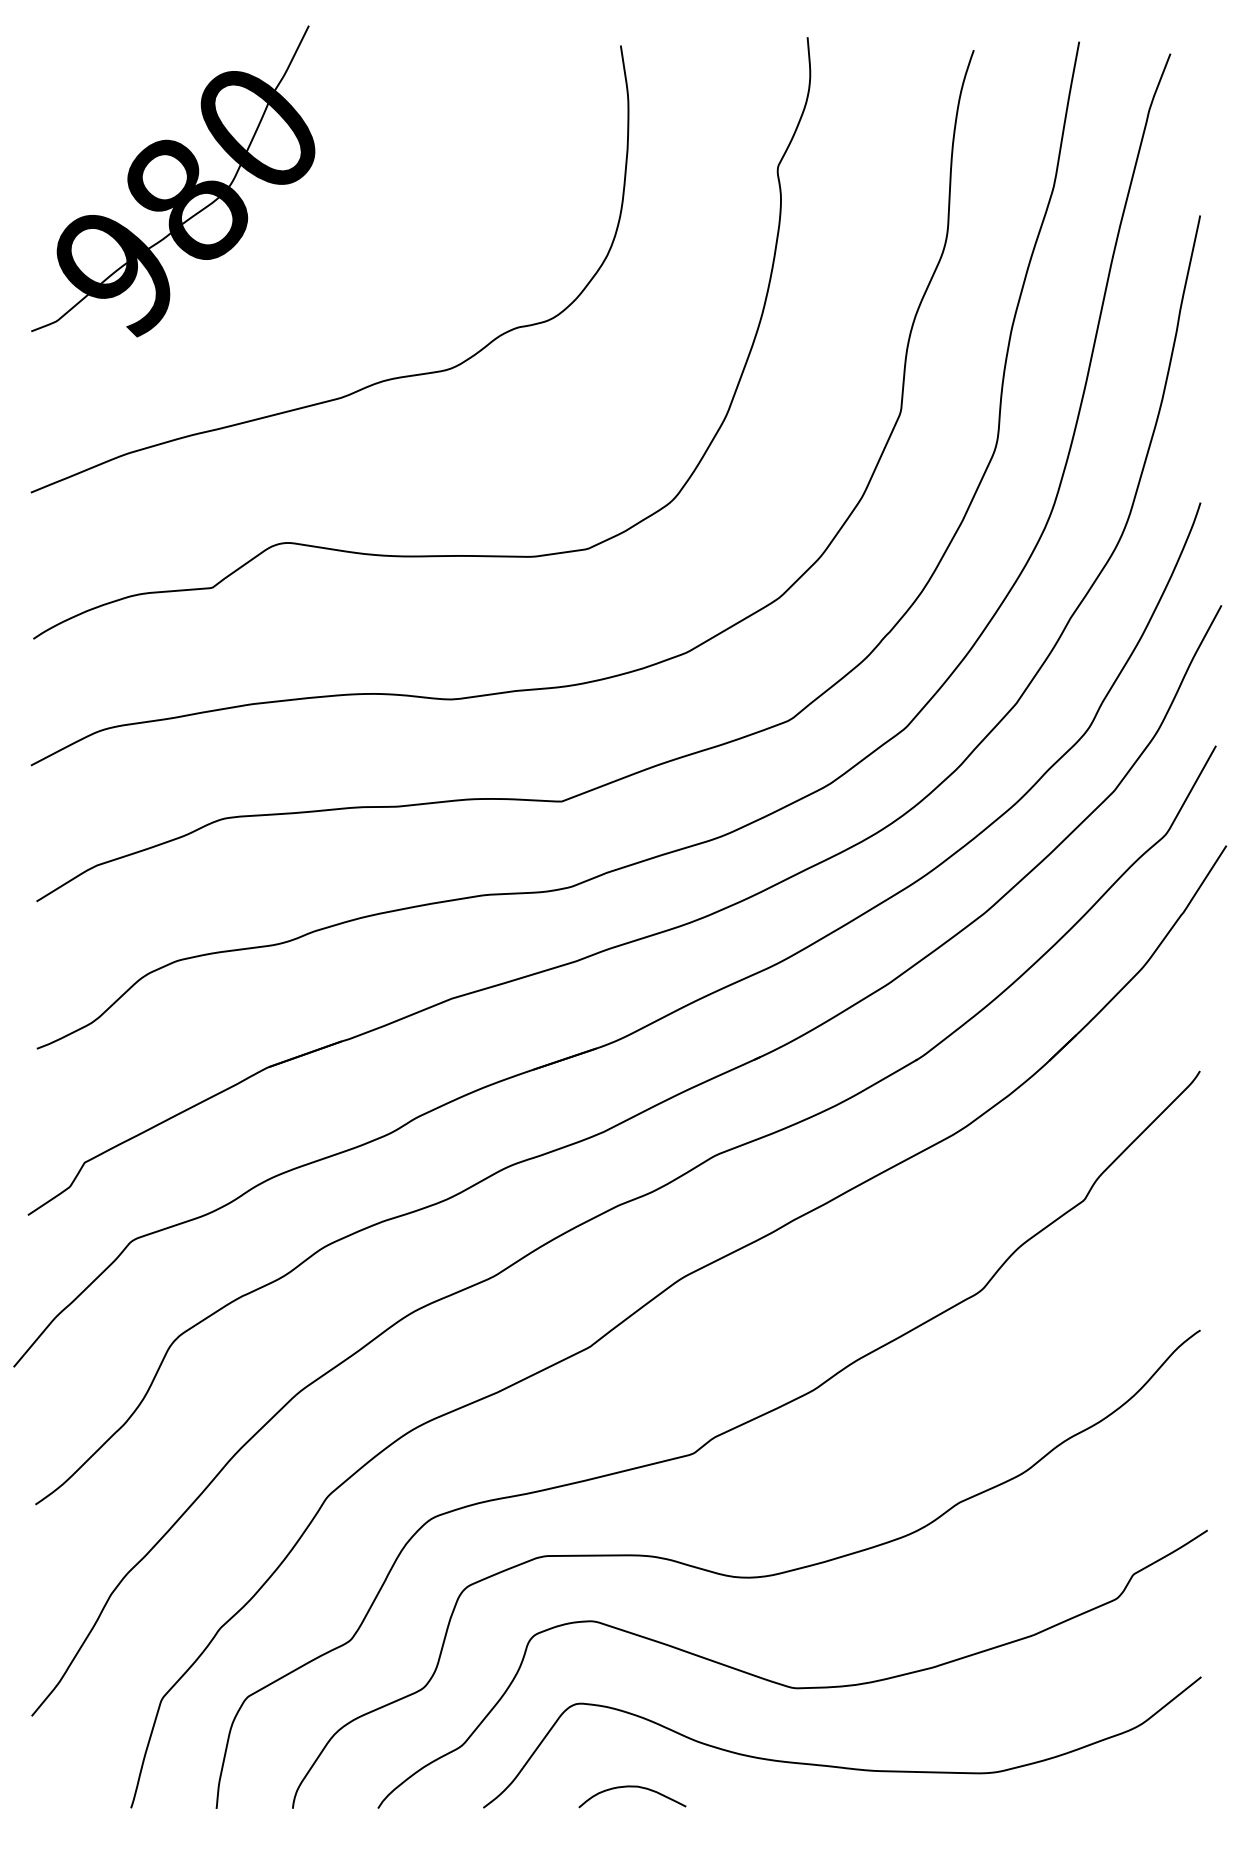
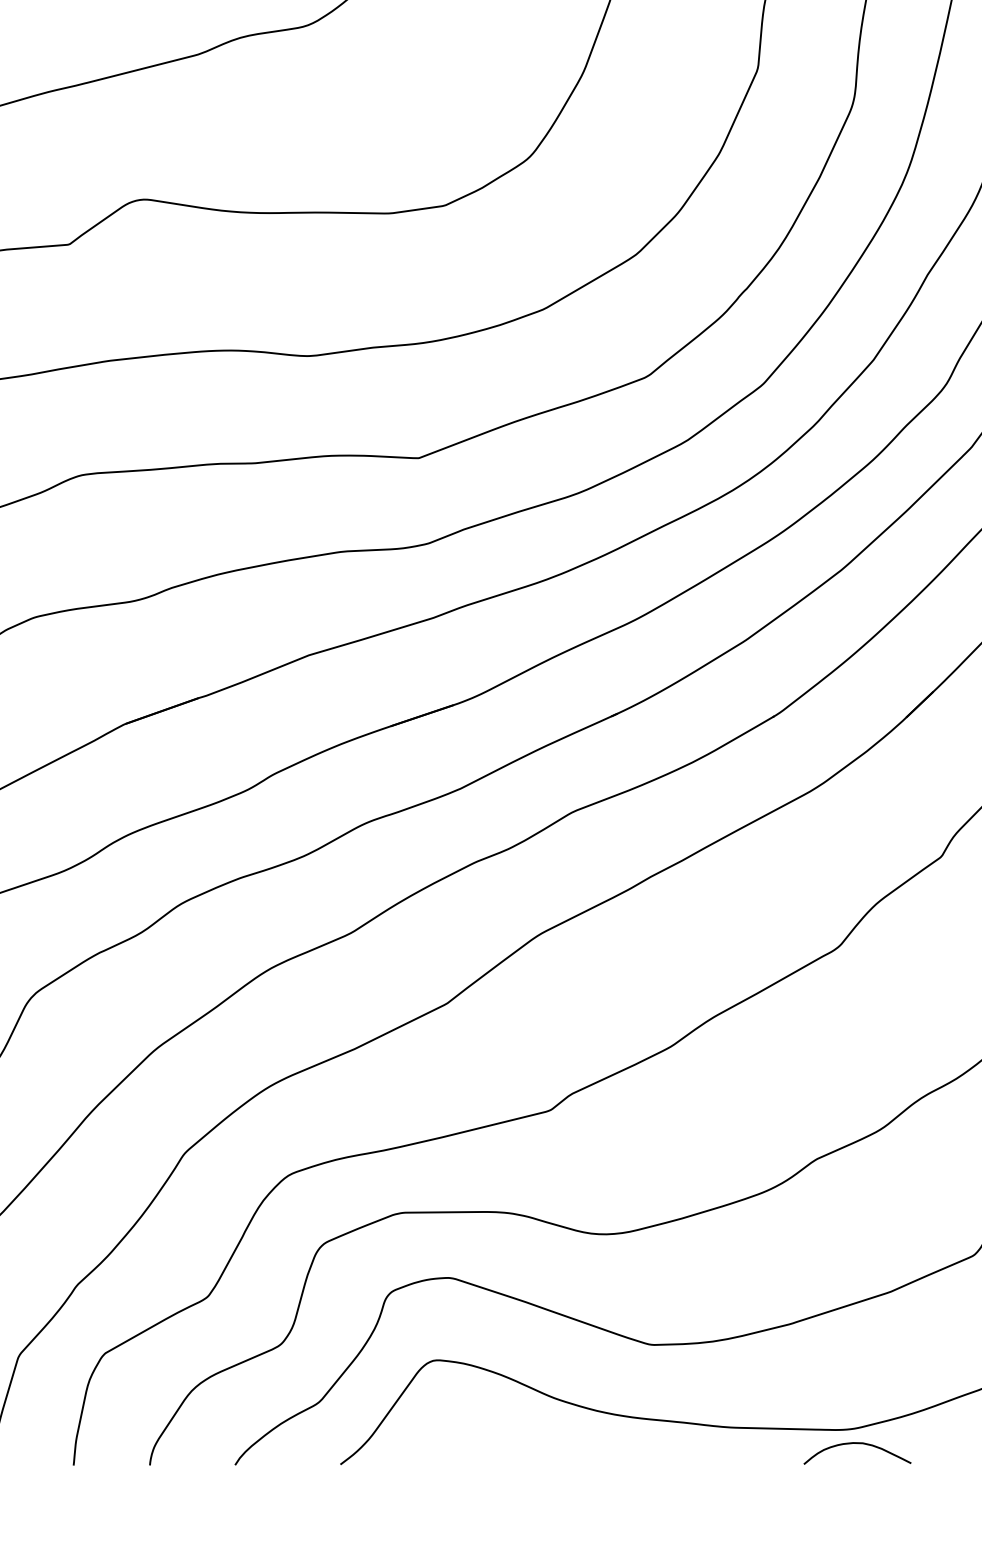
curve: (632, 1787) -> (857, 1444), moved

